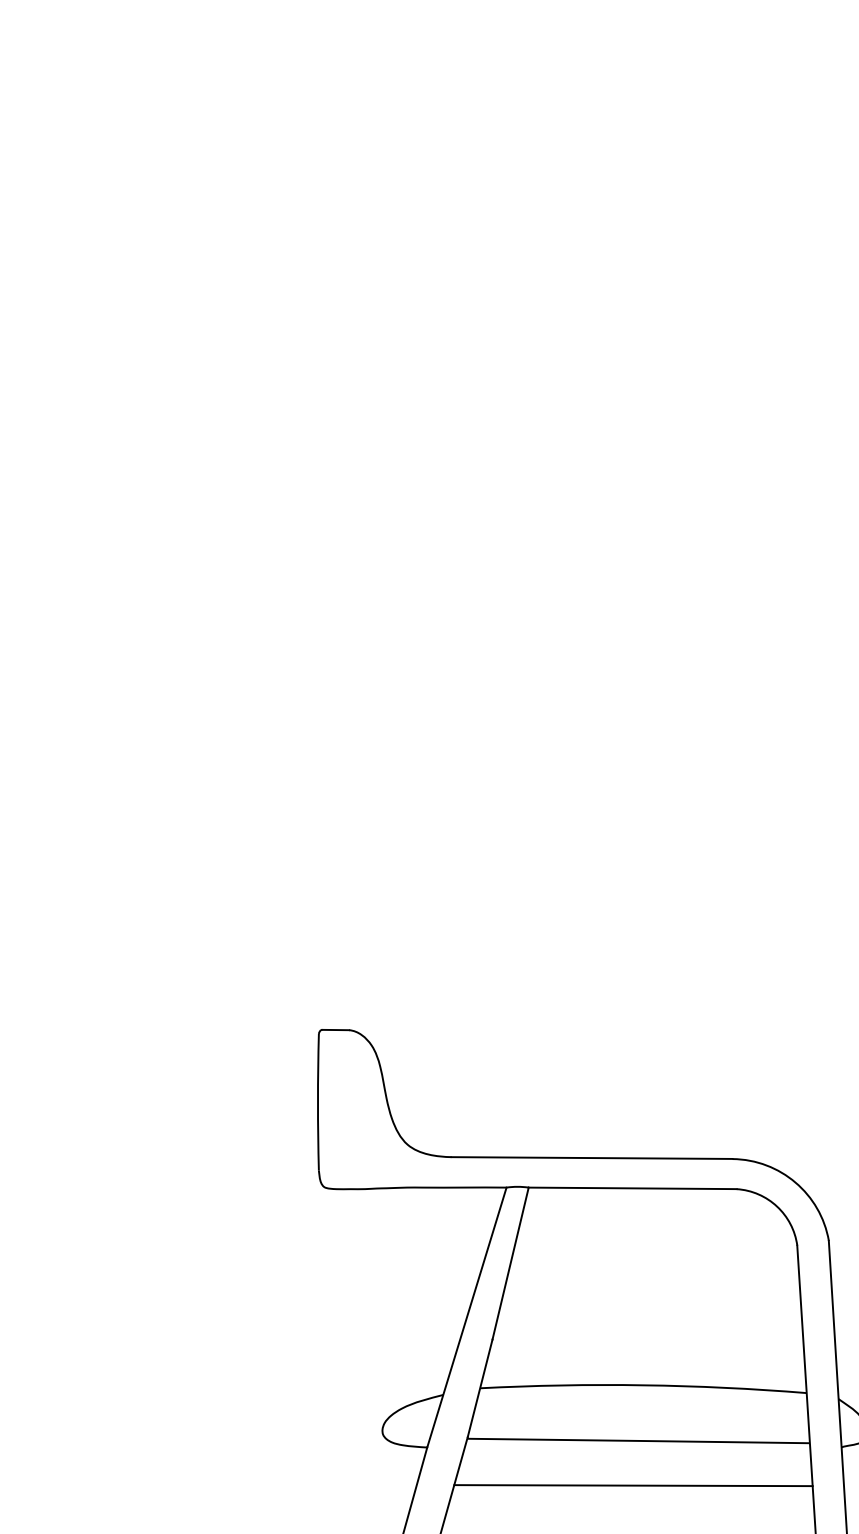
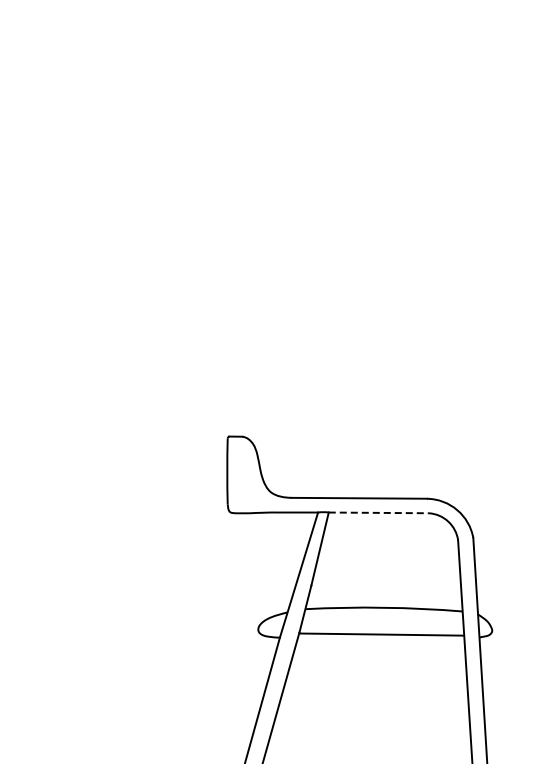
line: (634, 1187) -> (379, 512), solid -> dashed
line: (631, 1484) -> (378, 655), removed

